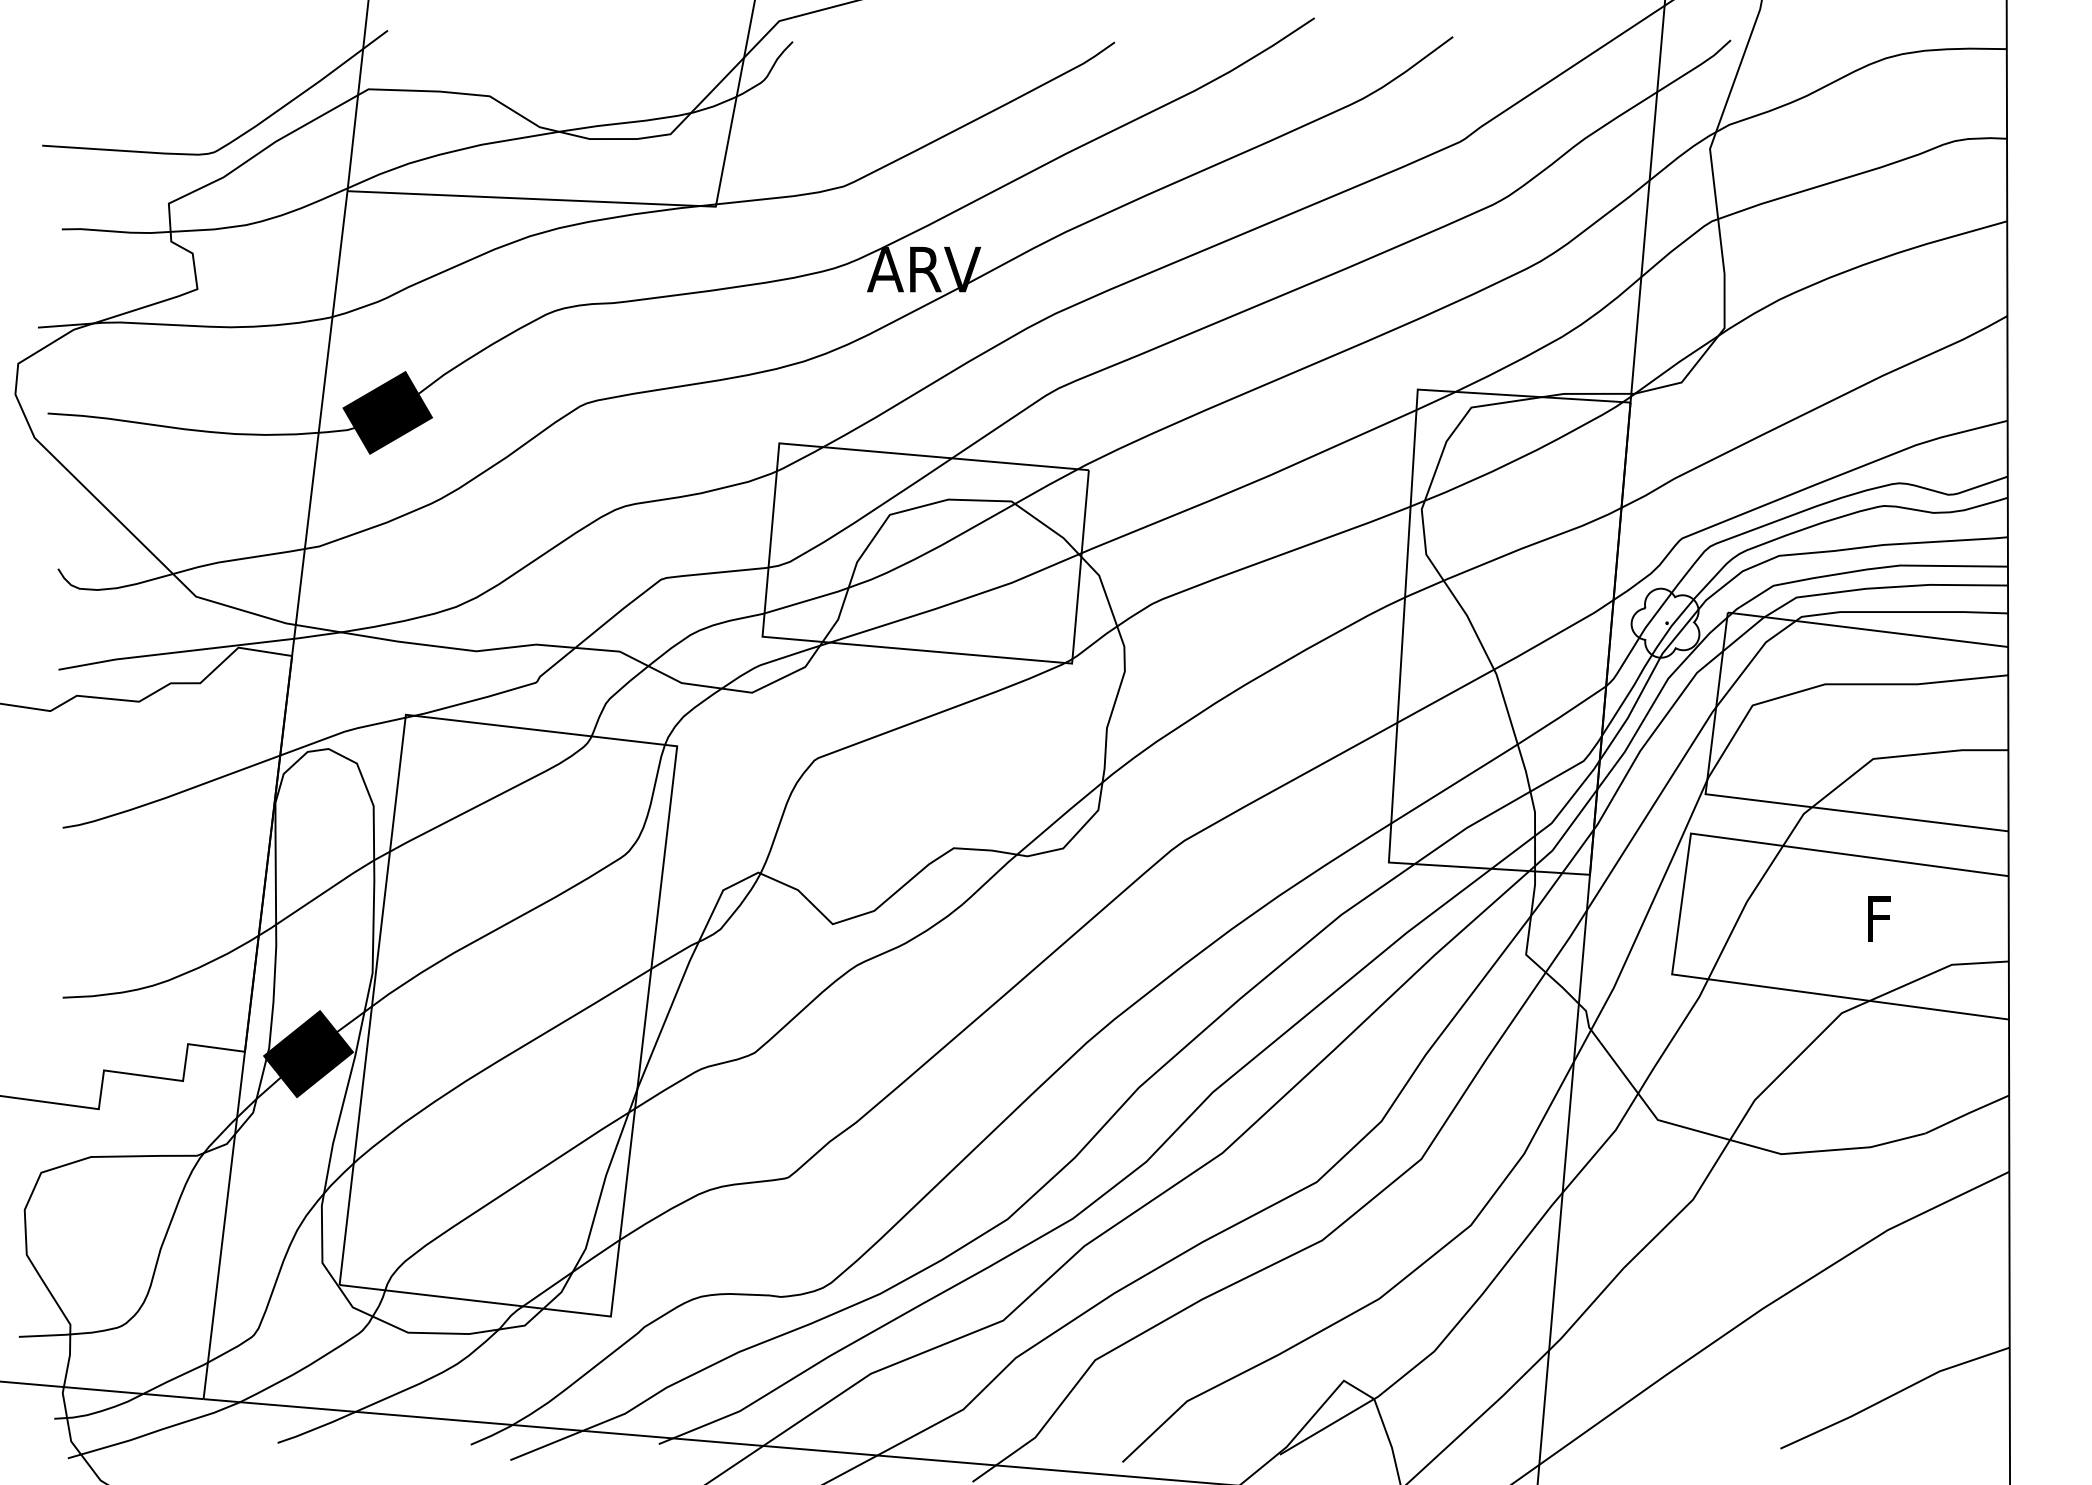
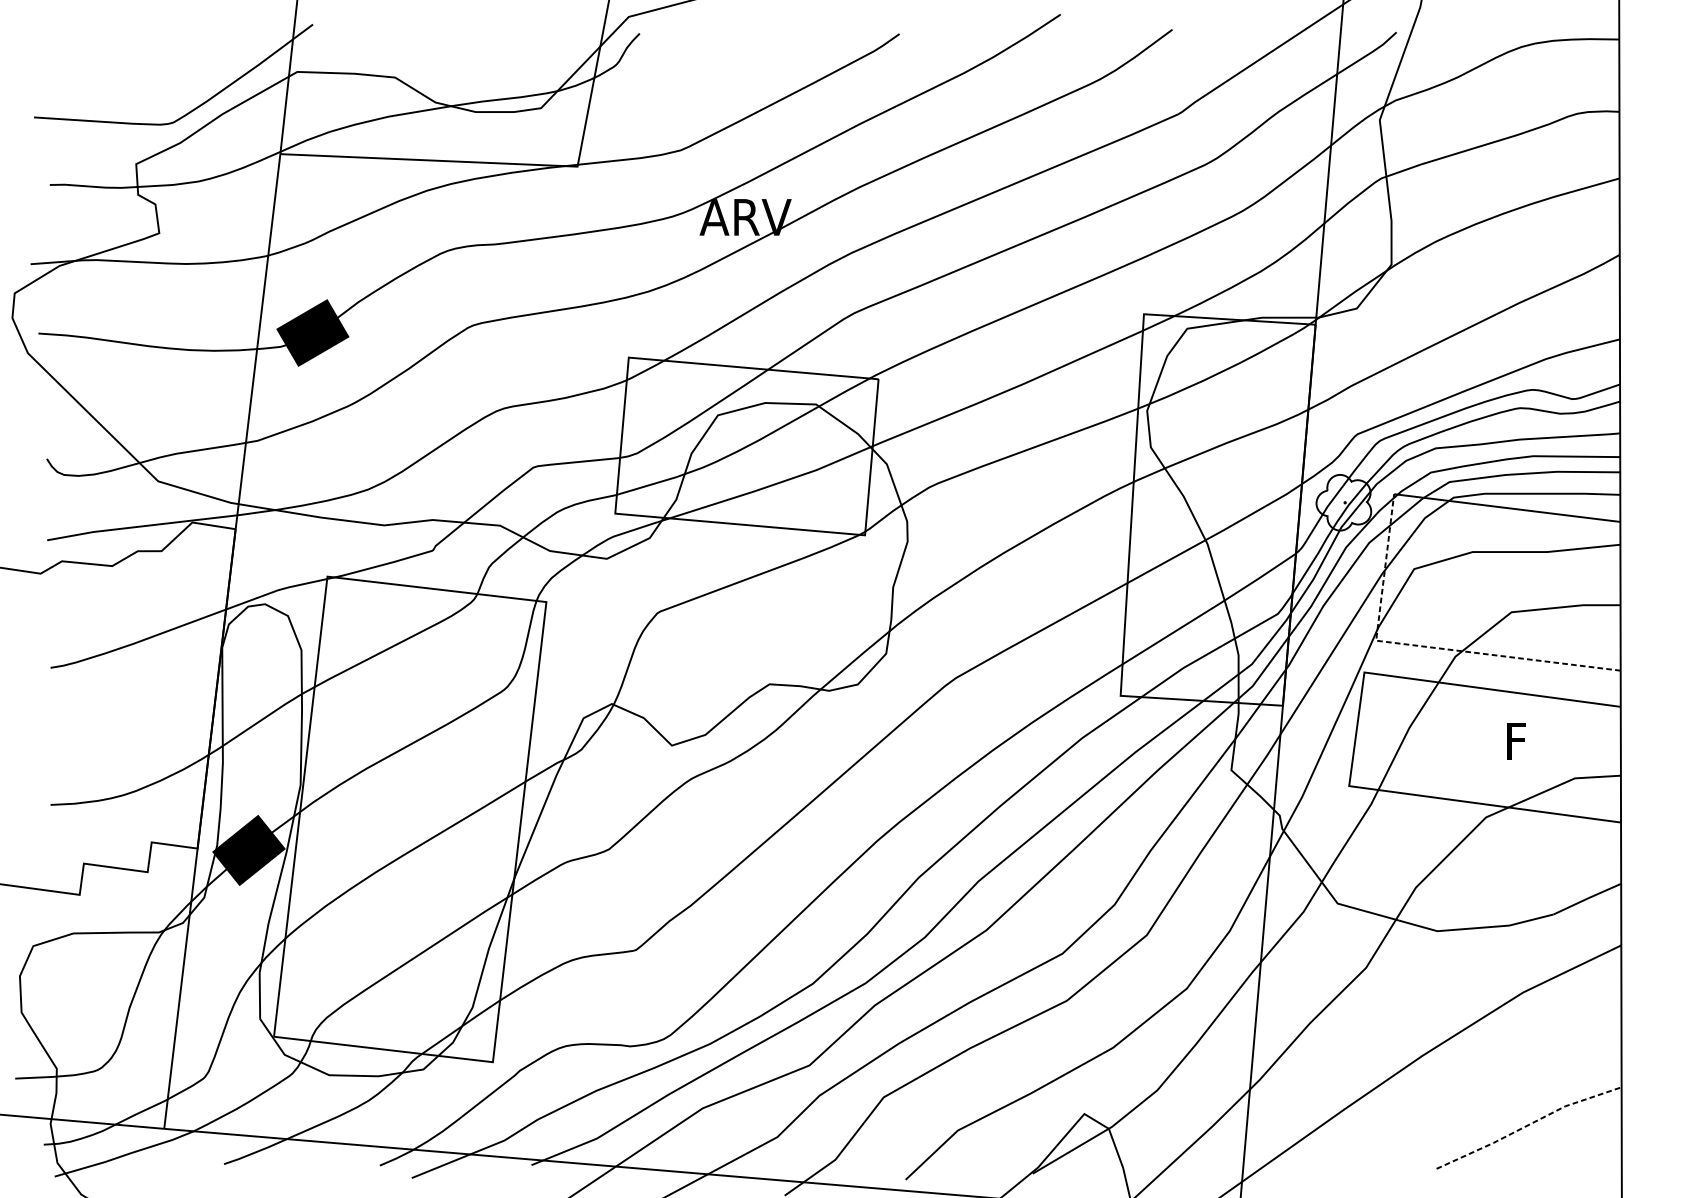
line: (1765, 801) -> (1424, 646), solid -> dashed
line: (1893, 1394) -> (1527, 1125), solid -> dashed

